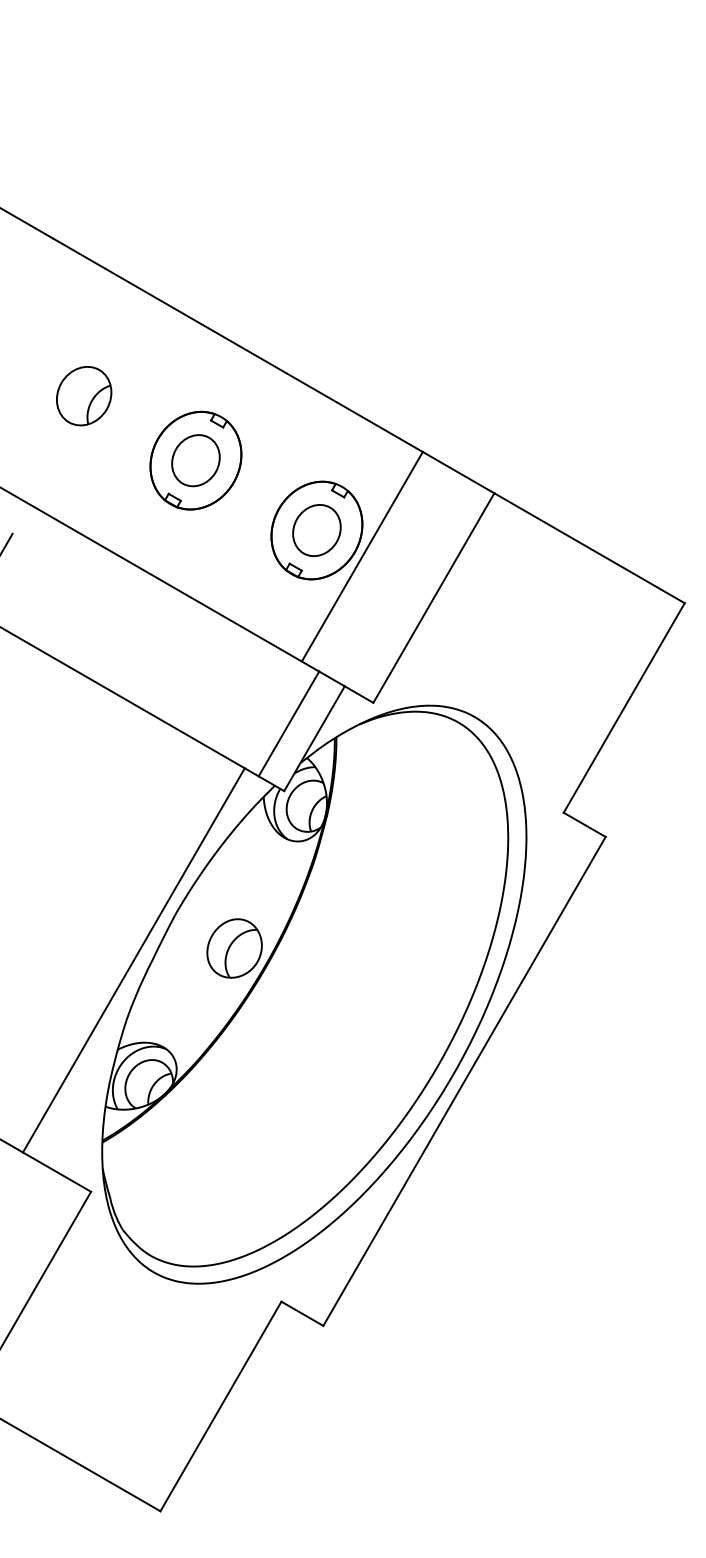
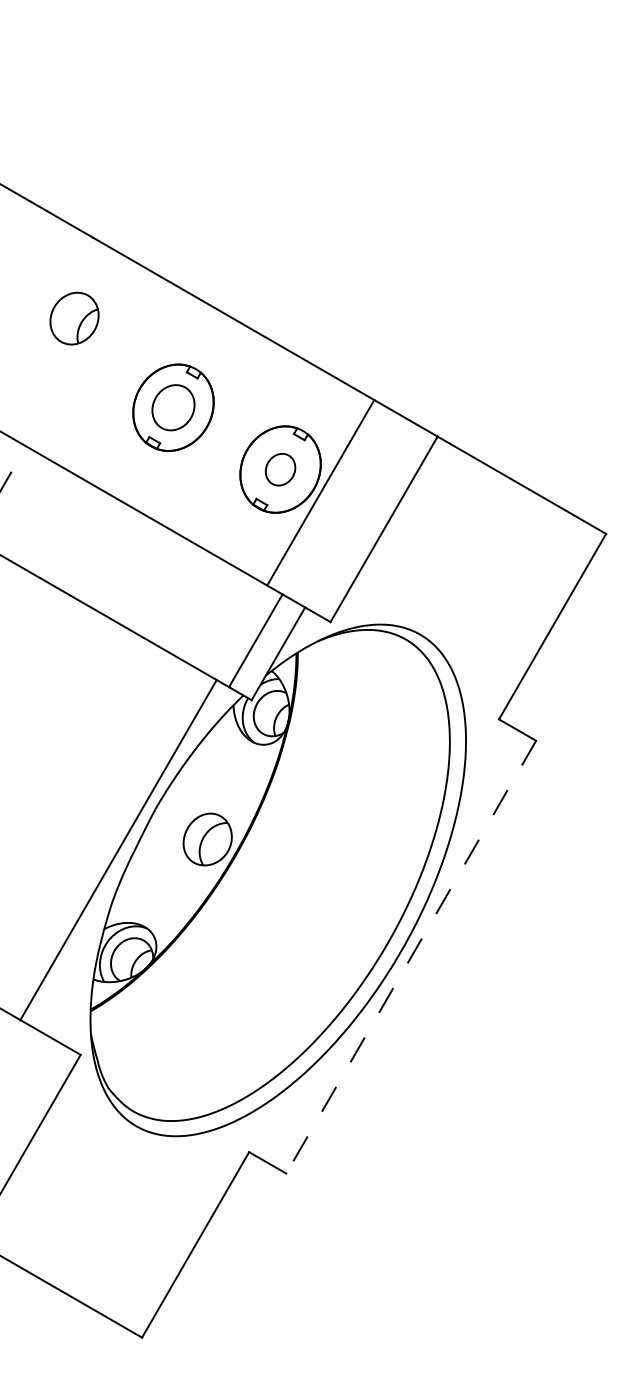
part: (84, 395) -> (74, 318), moved
part: (316, 530) -> (280, 469), size x0.7
line: (464, 1081) -> (411, 957), solid -> dashed

